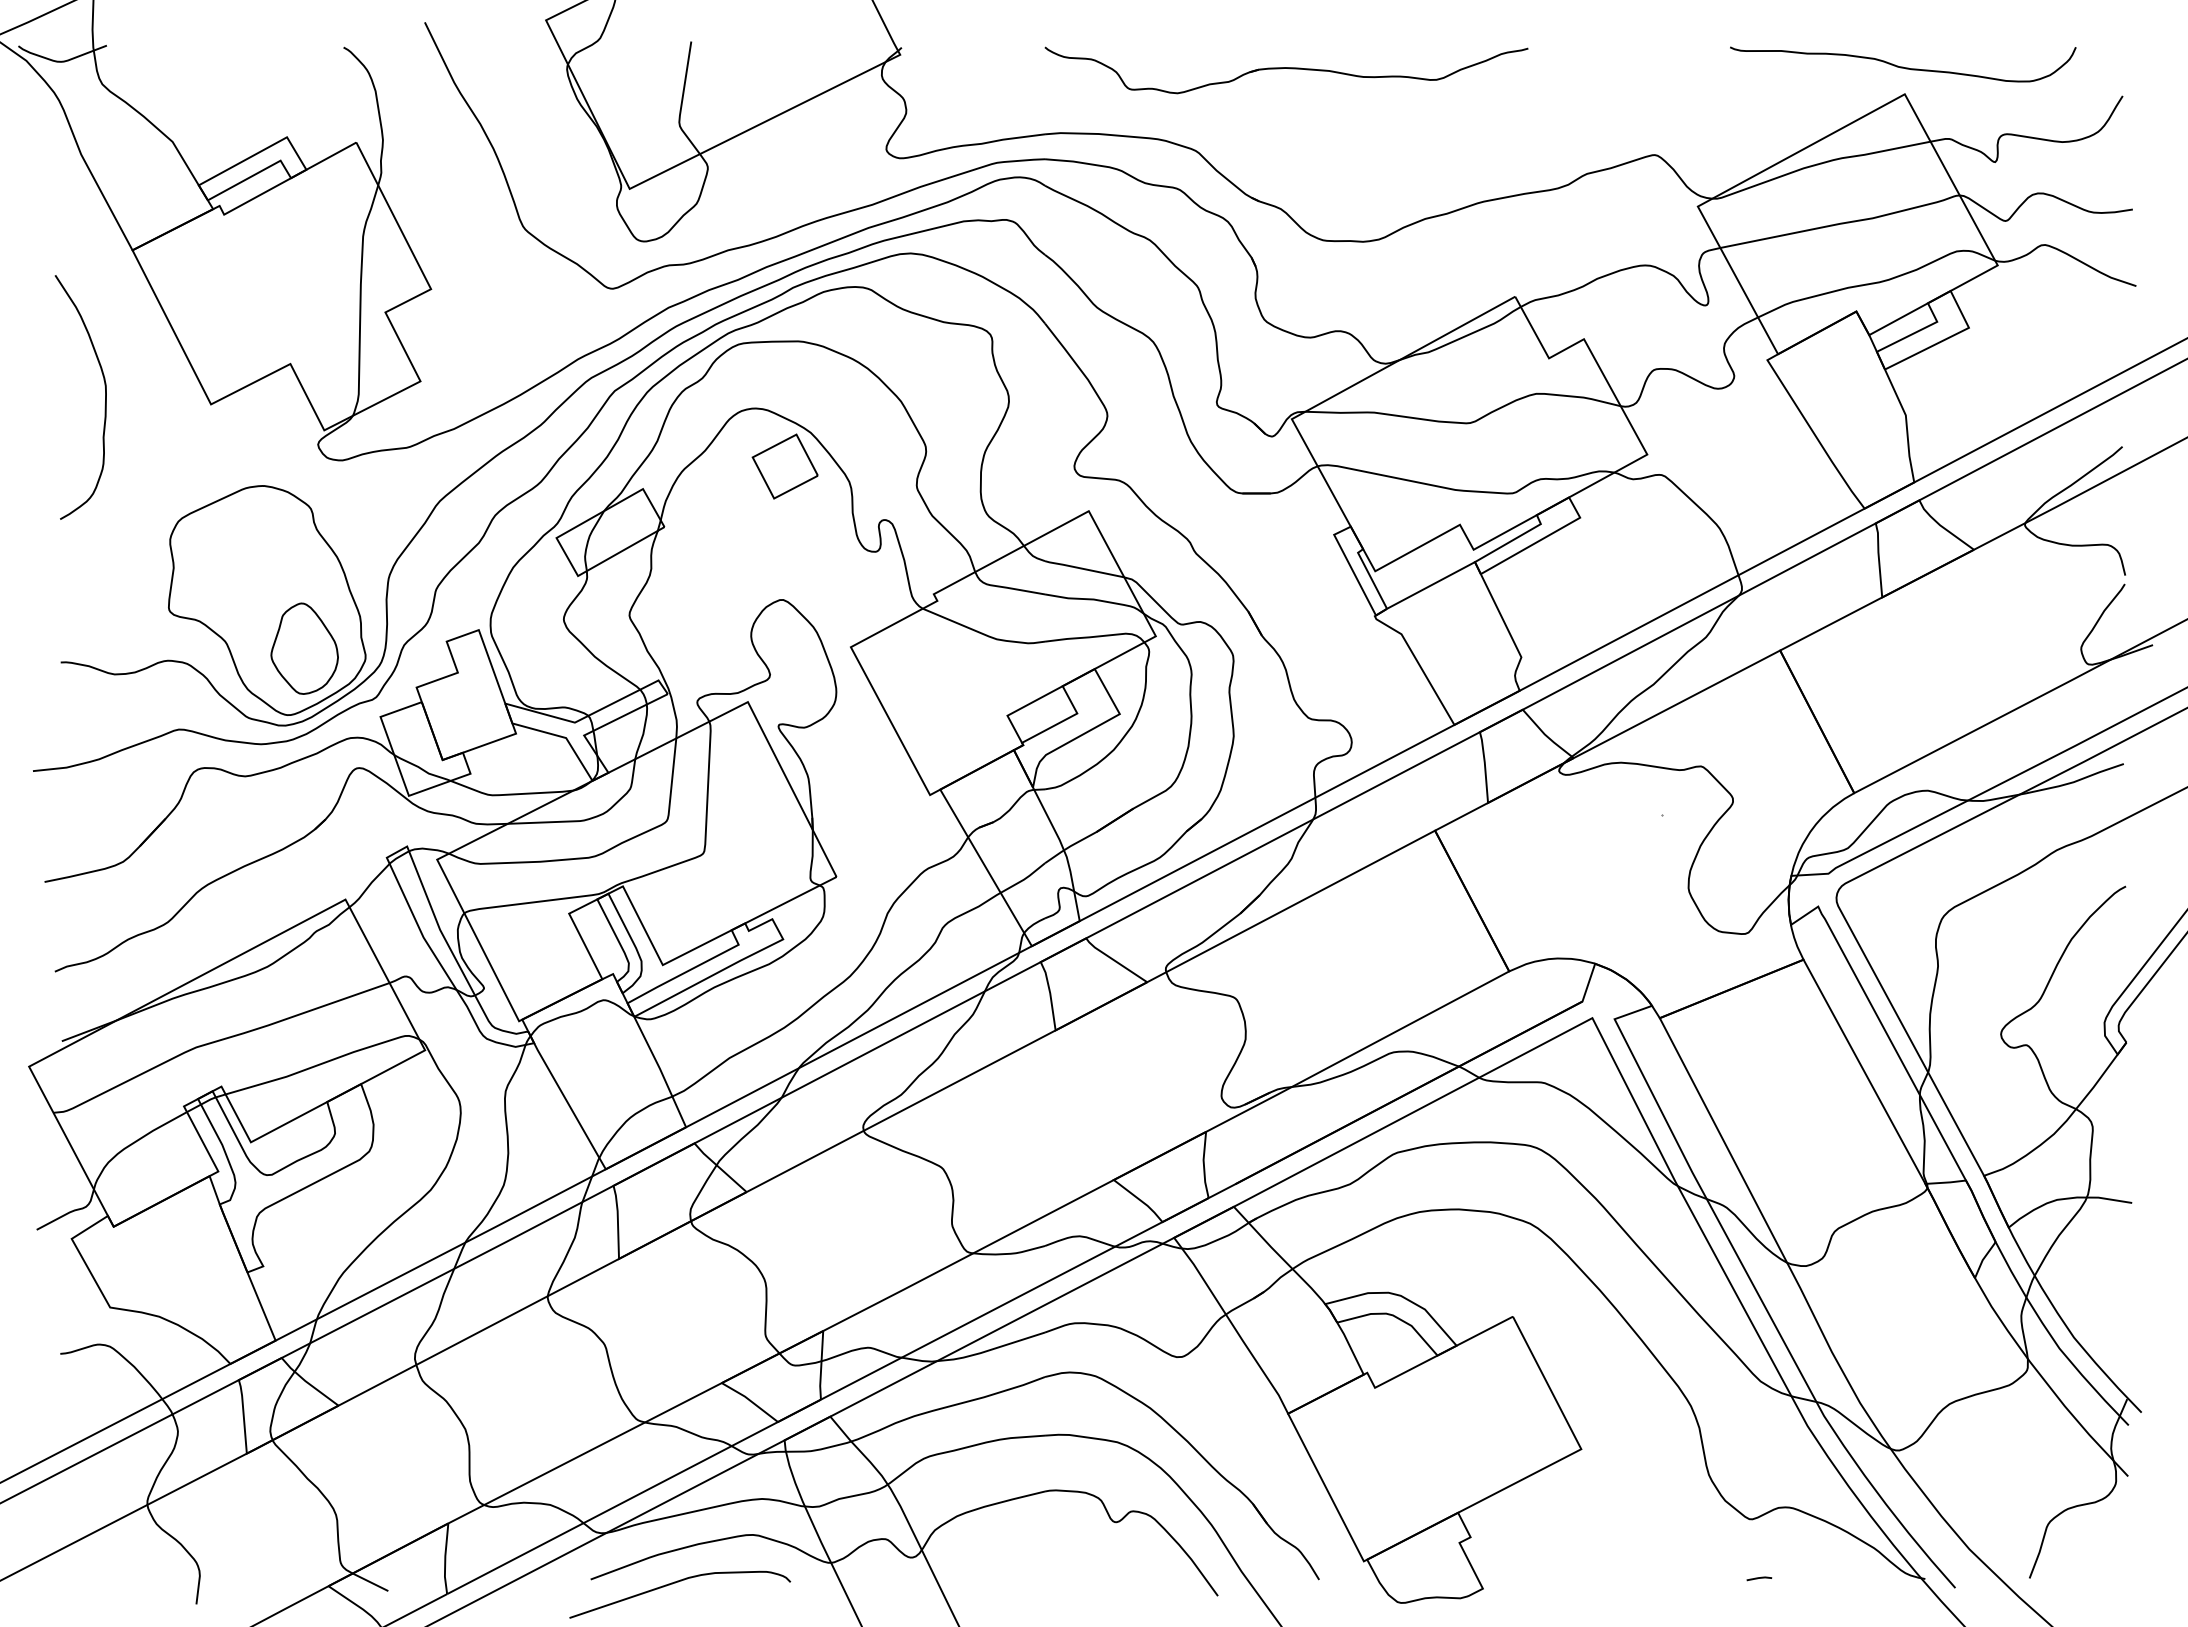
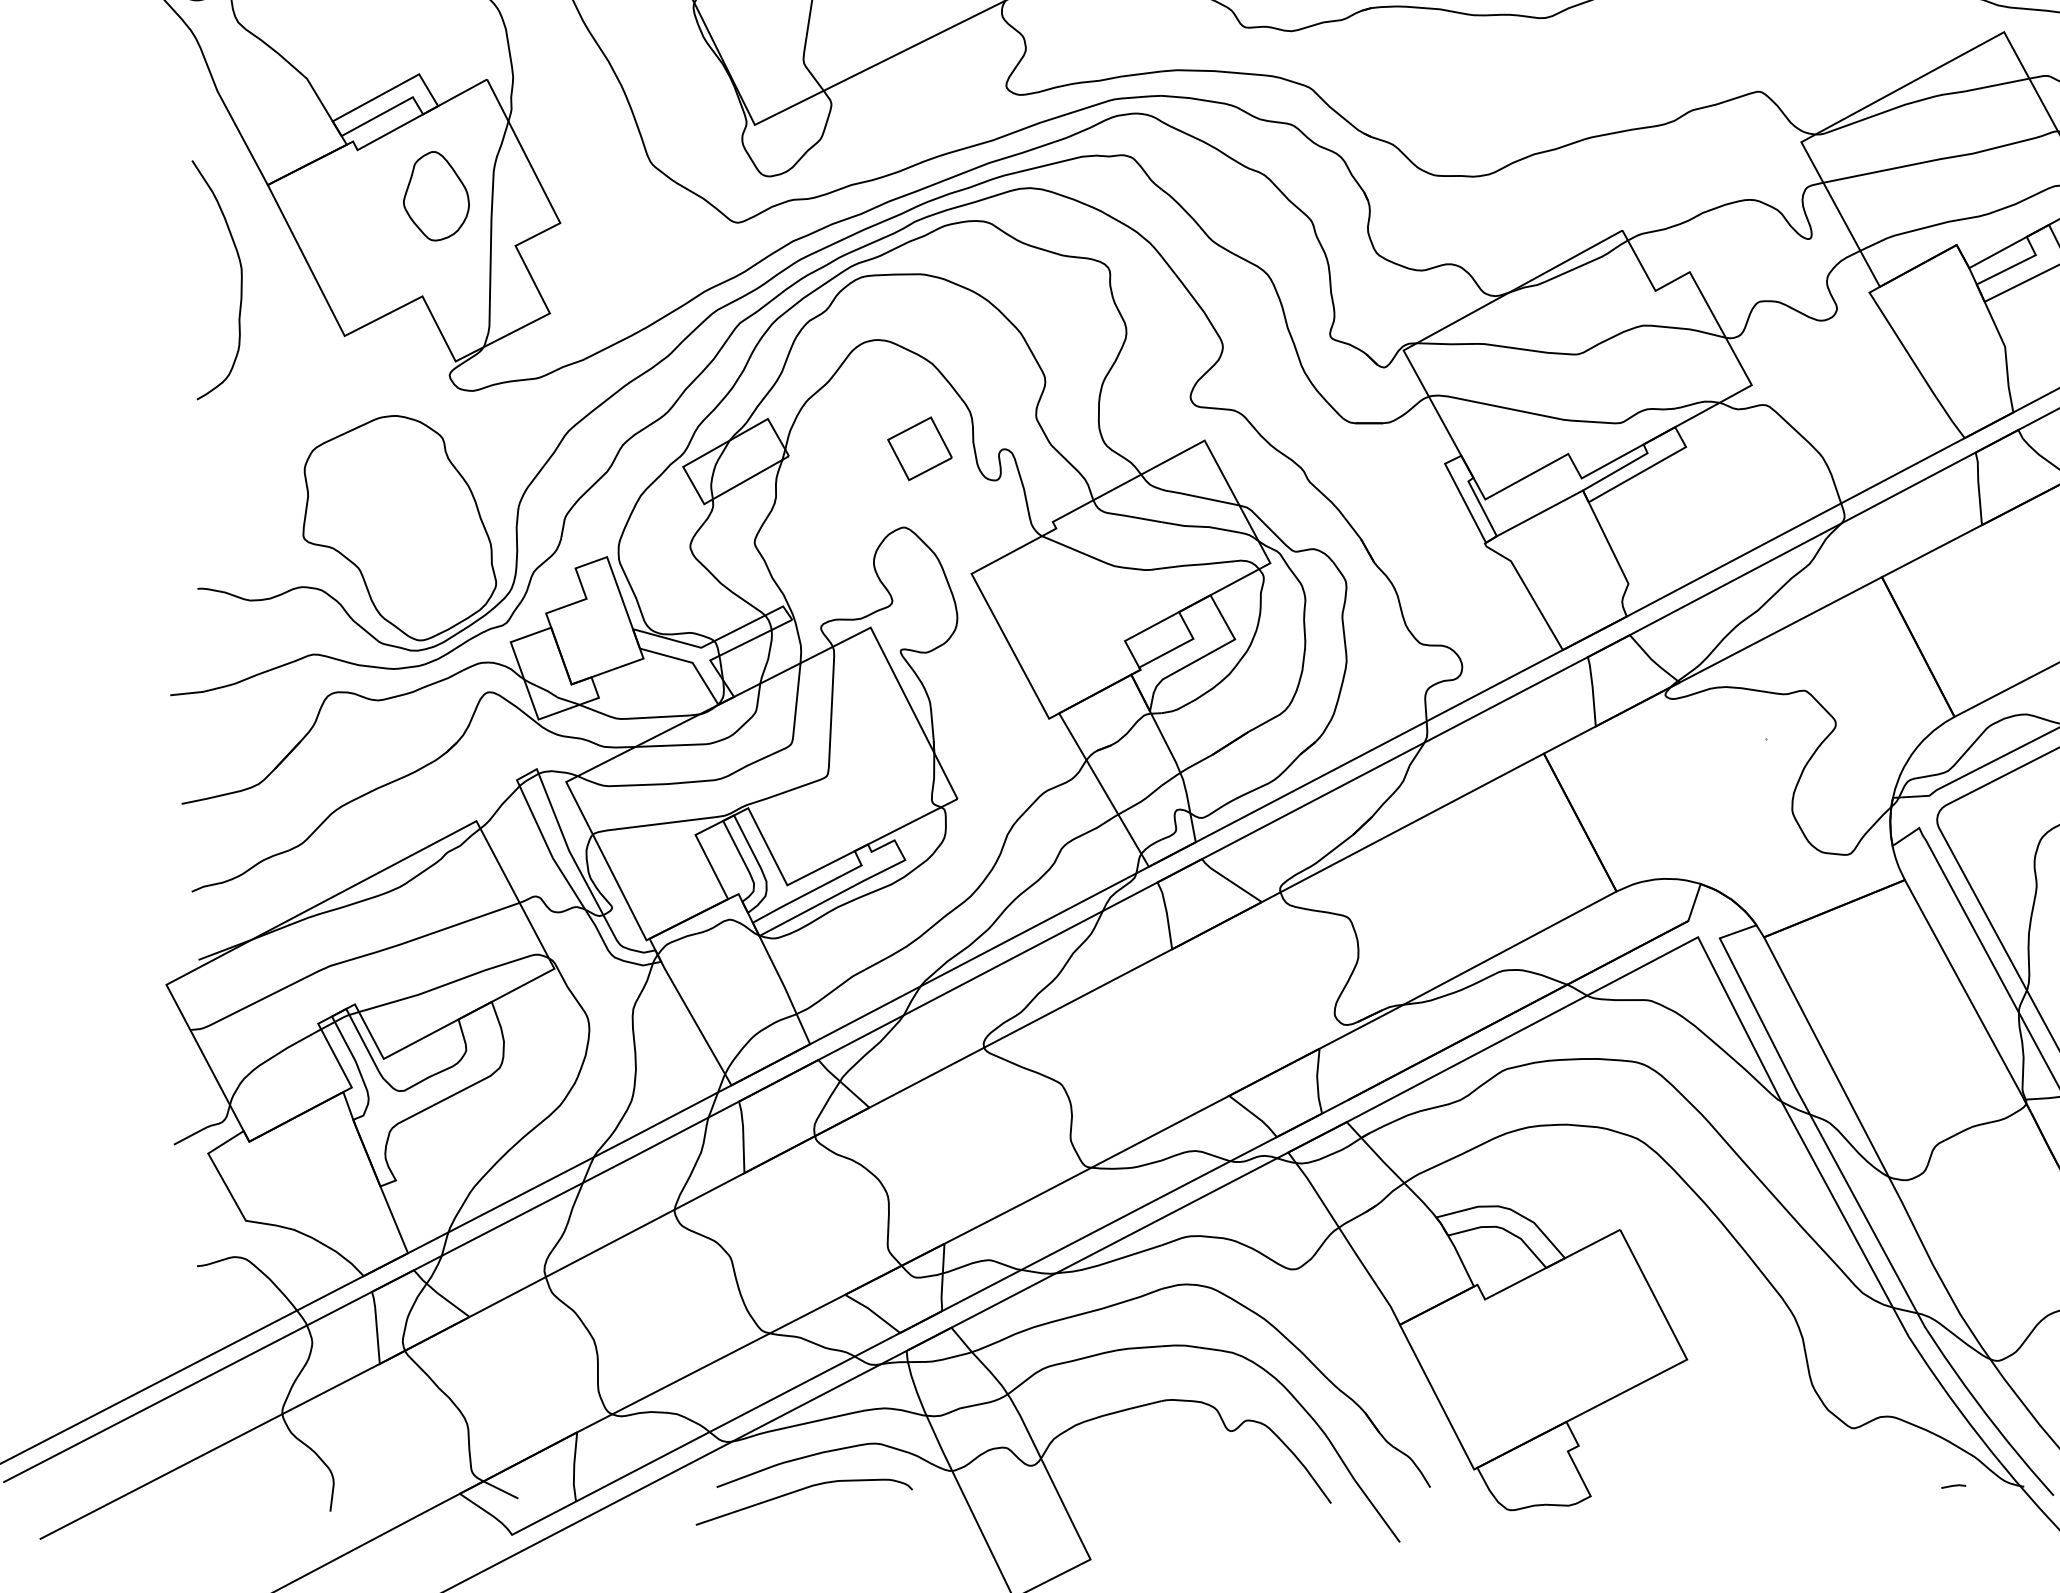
curve: (105, 397) -> (241, 280), moved
part: (784, 466) -> (919, 448), moved
part: (304, 648) -> (436, 196), moved
line: (1759, 1578) -> (1953, 1486), moved

